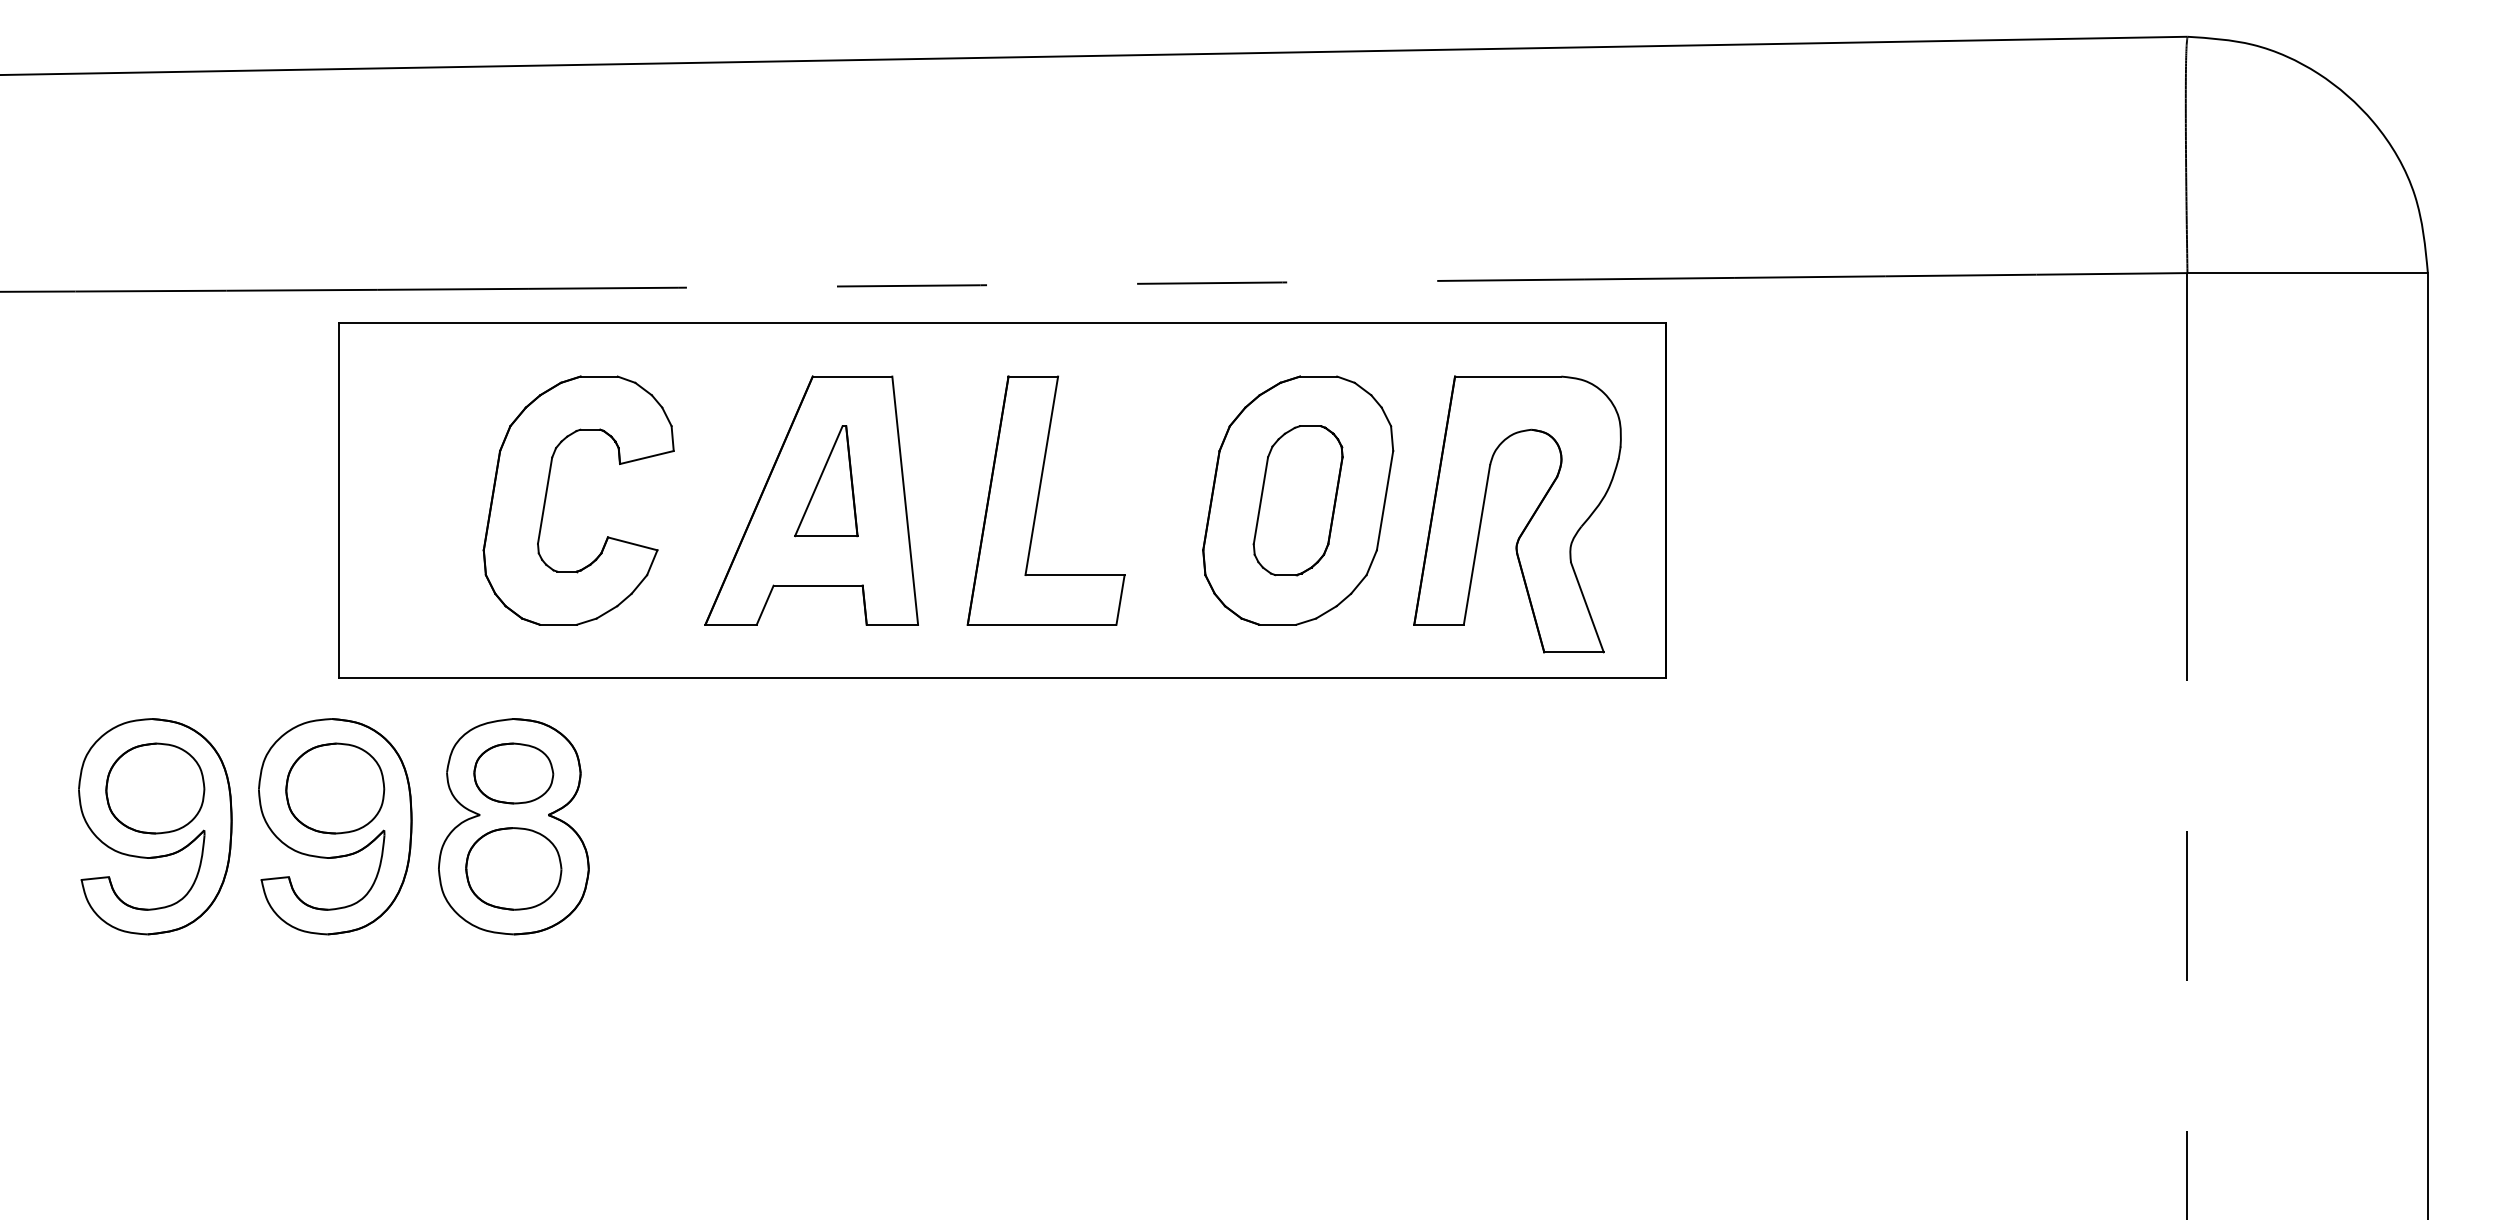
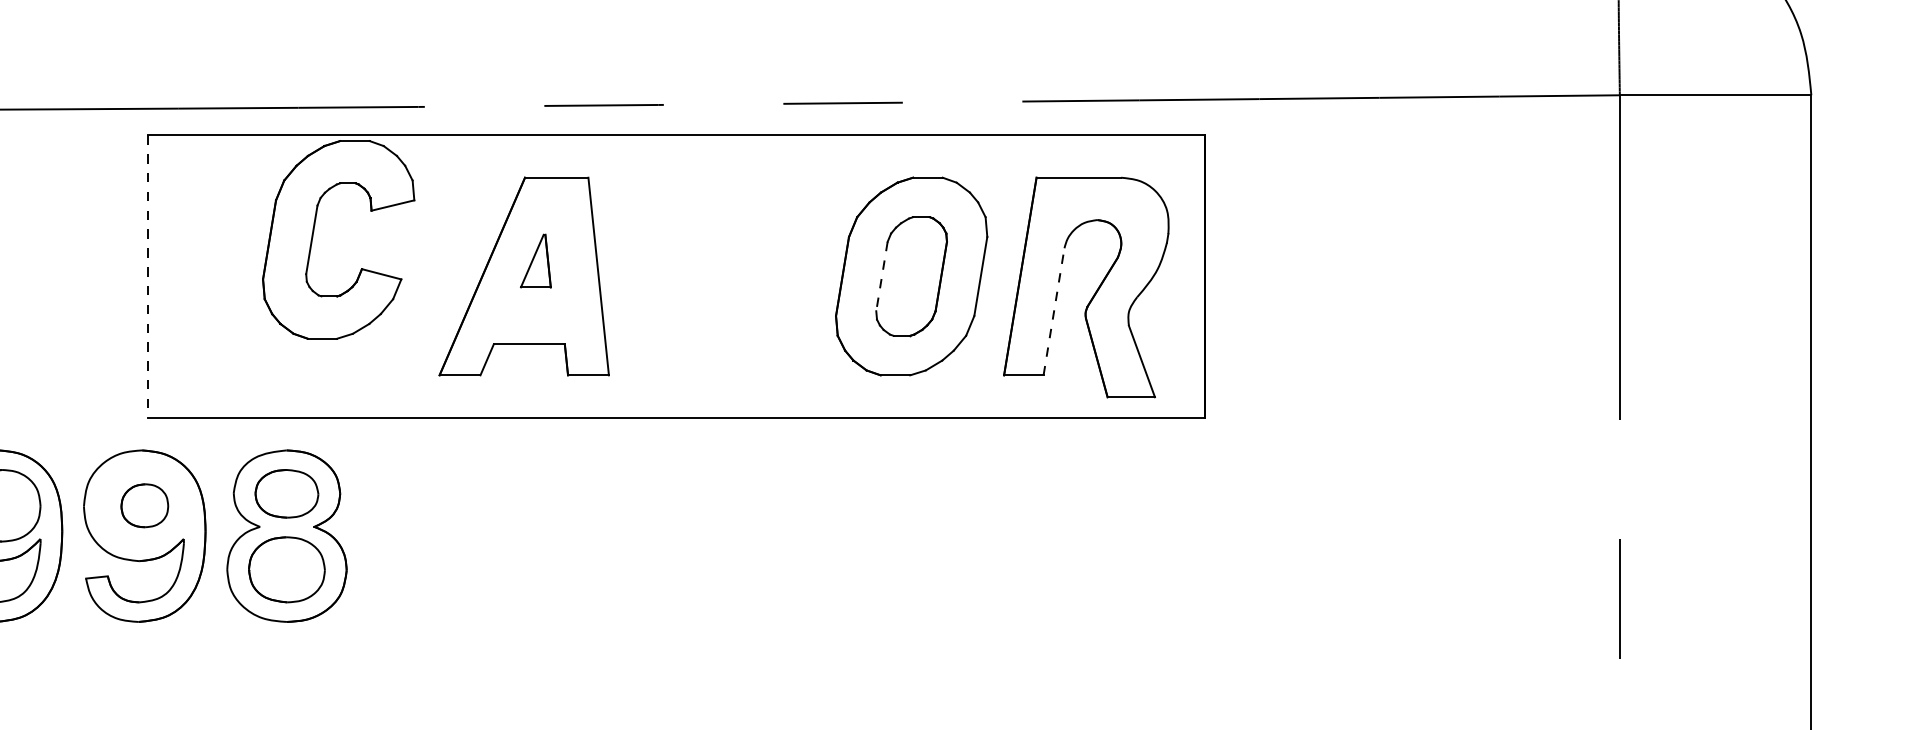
part: (826, 481) -> (535, 261), size x0.6
part: (547, 493) -> (313, 234), moved
part: (1039, 497) -> (705, 274), removed
line: (338, 501) -> (147, 277), solid -> dashed
line: (1260, 501) -> (881, 277), solid -> dashed
line: (1476, 544) -> (1053, 311), solid -> dashed
part: (335, 788) -> (144, 505), size x0.6

